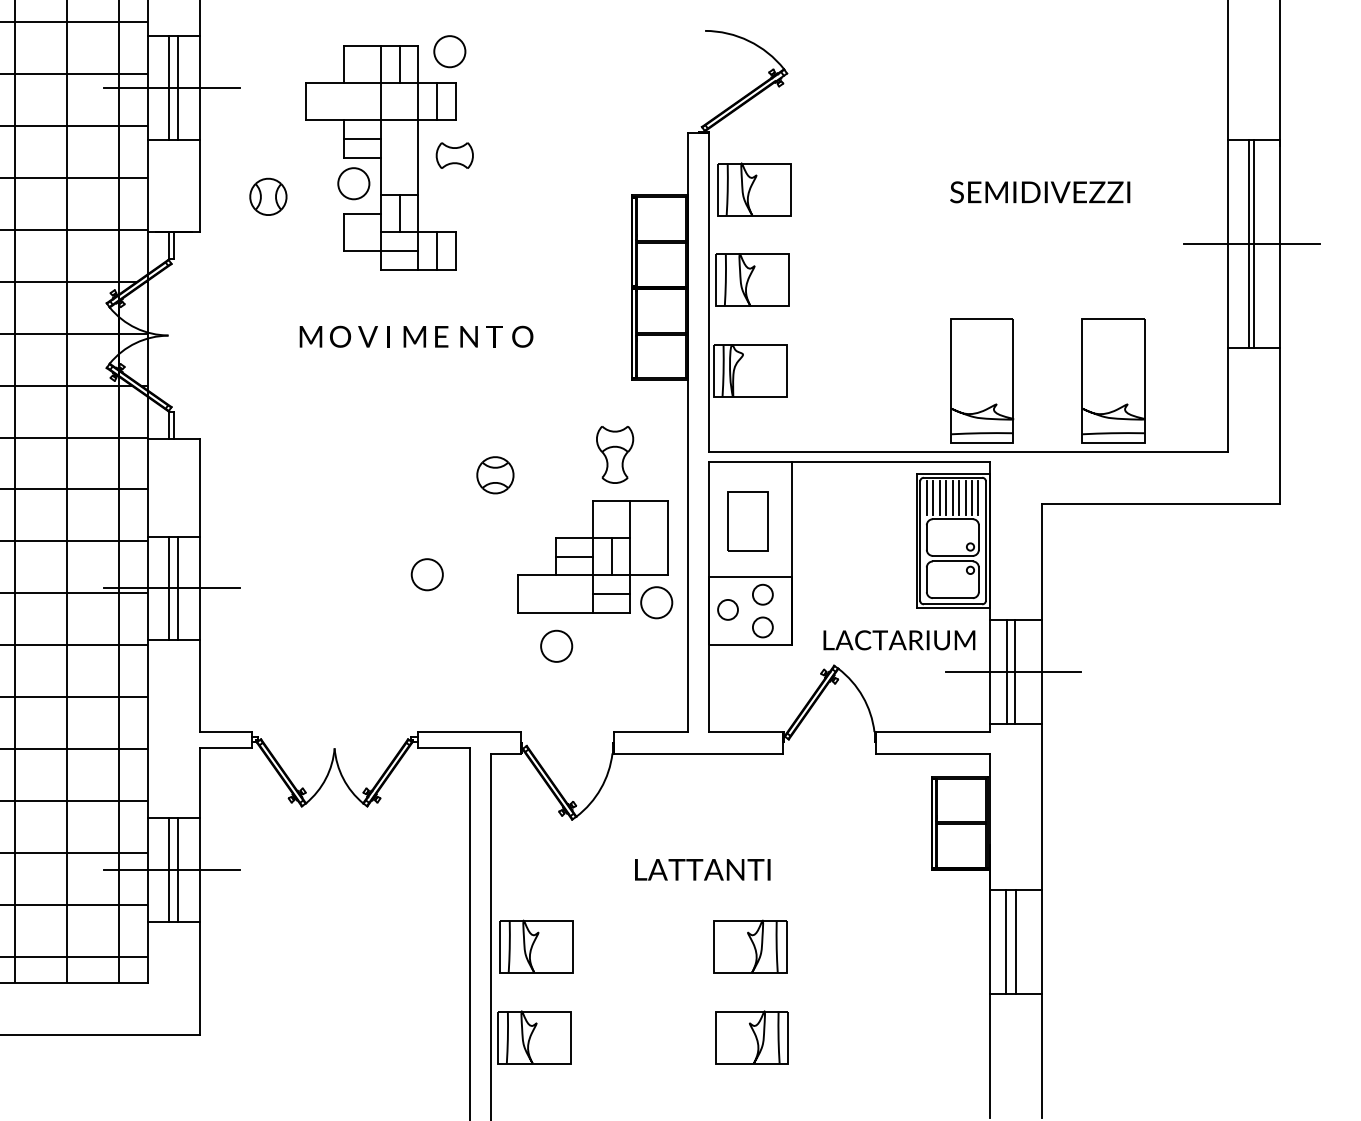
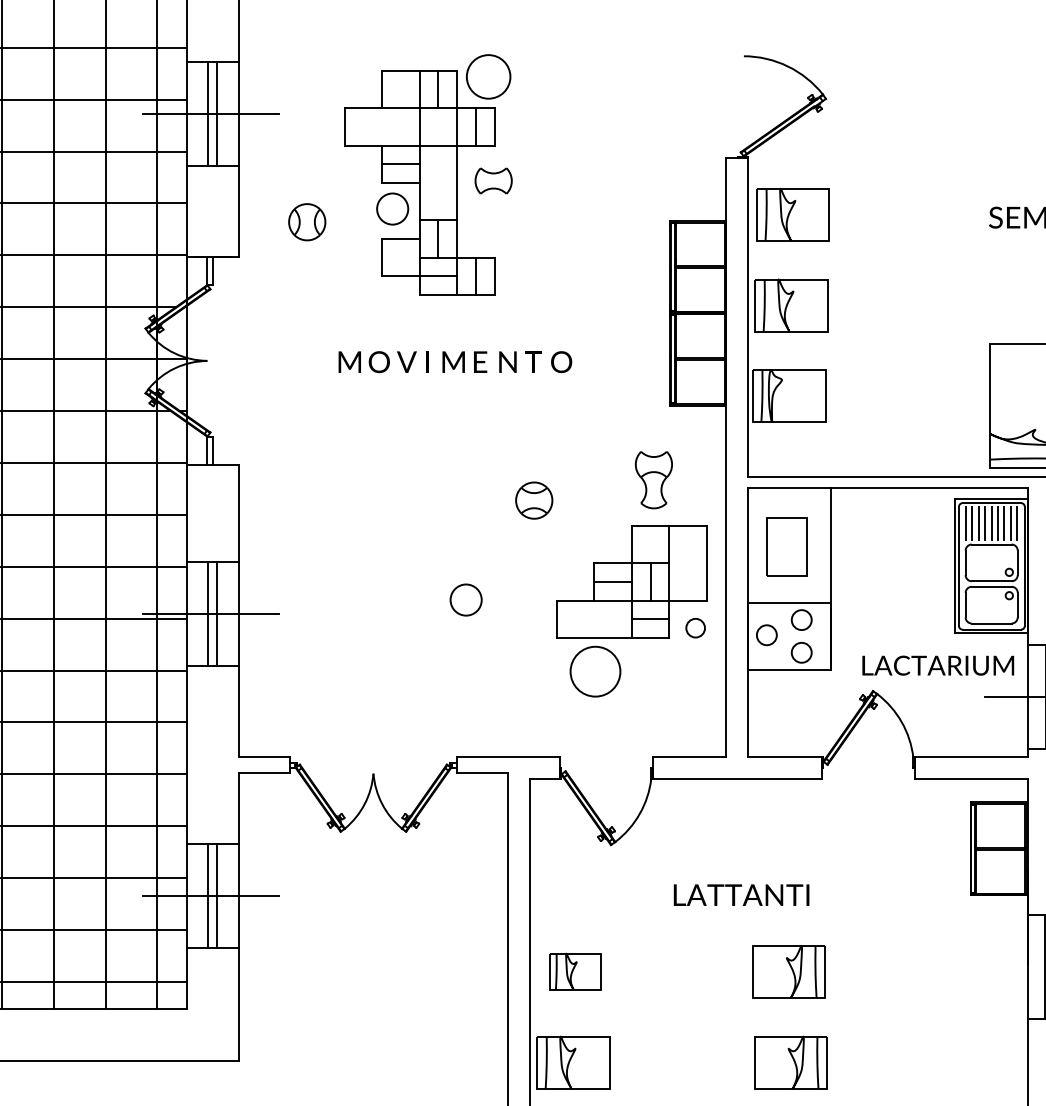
circle: (449, 51) -> (488, 76), size x1.4
circle: (656, 602) -> (695, 627), size x0.6
circle: (556, 645) -> (595, 670), size x1.6
part: (536, 946) -> (575, 971), size x0.7

